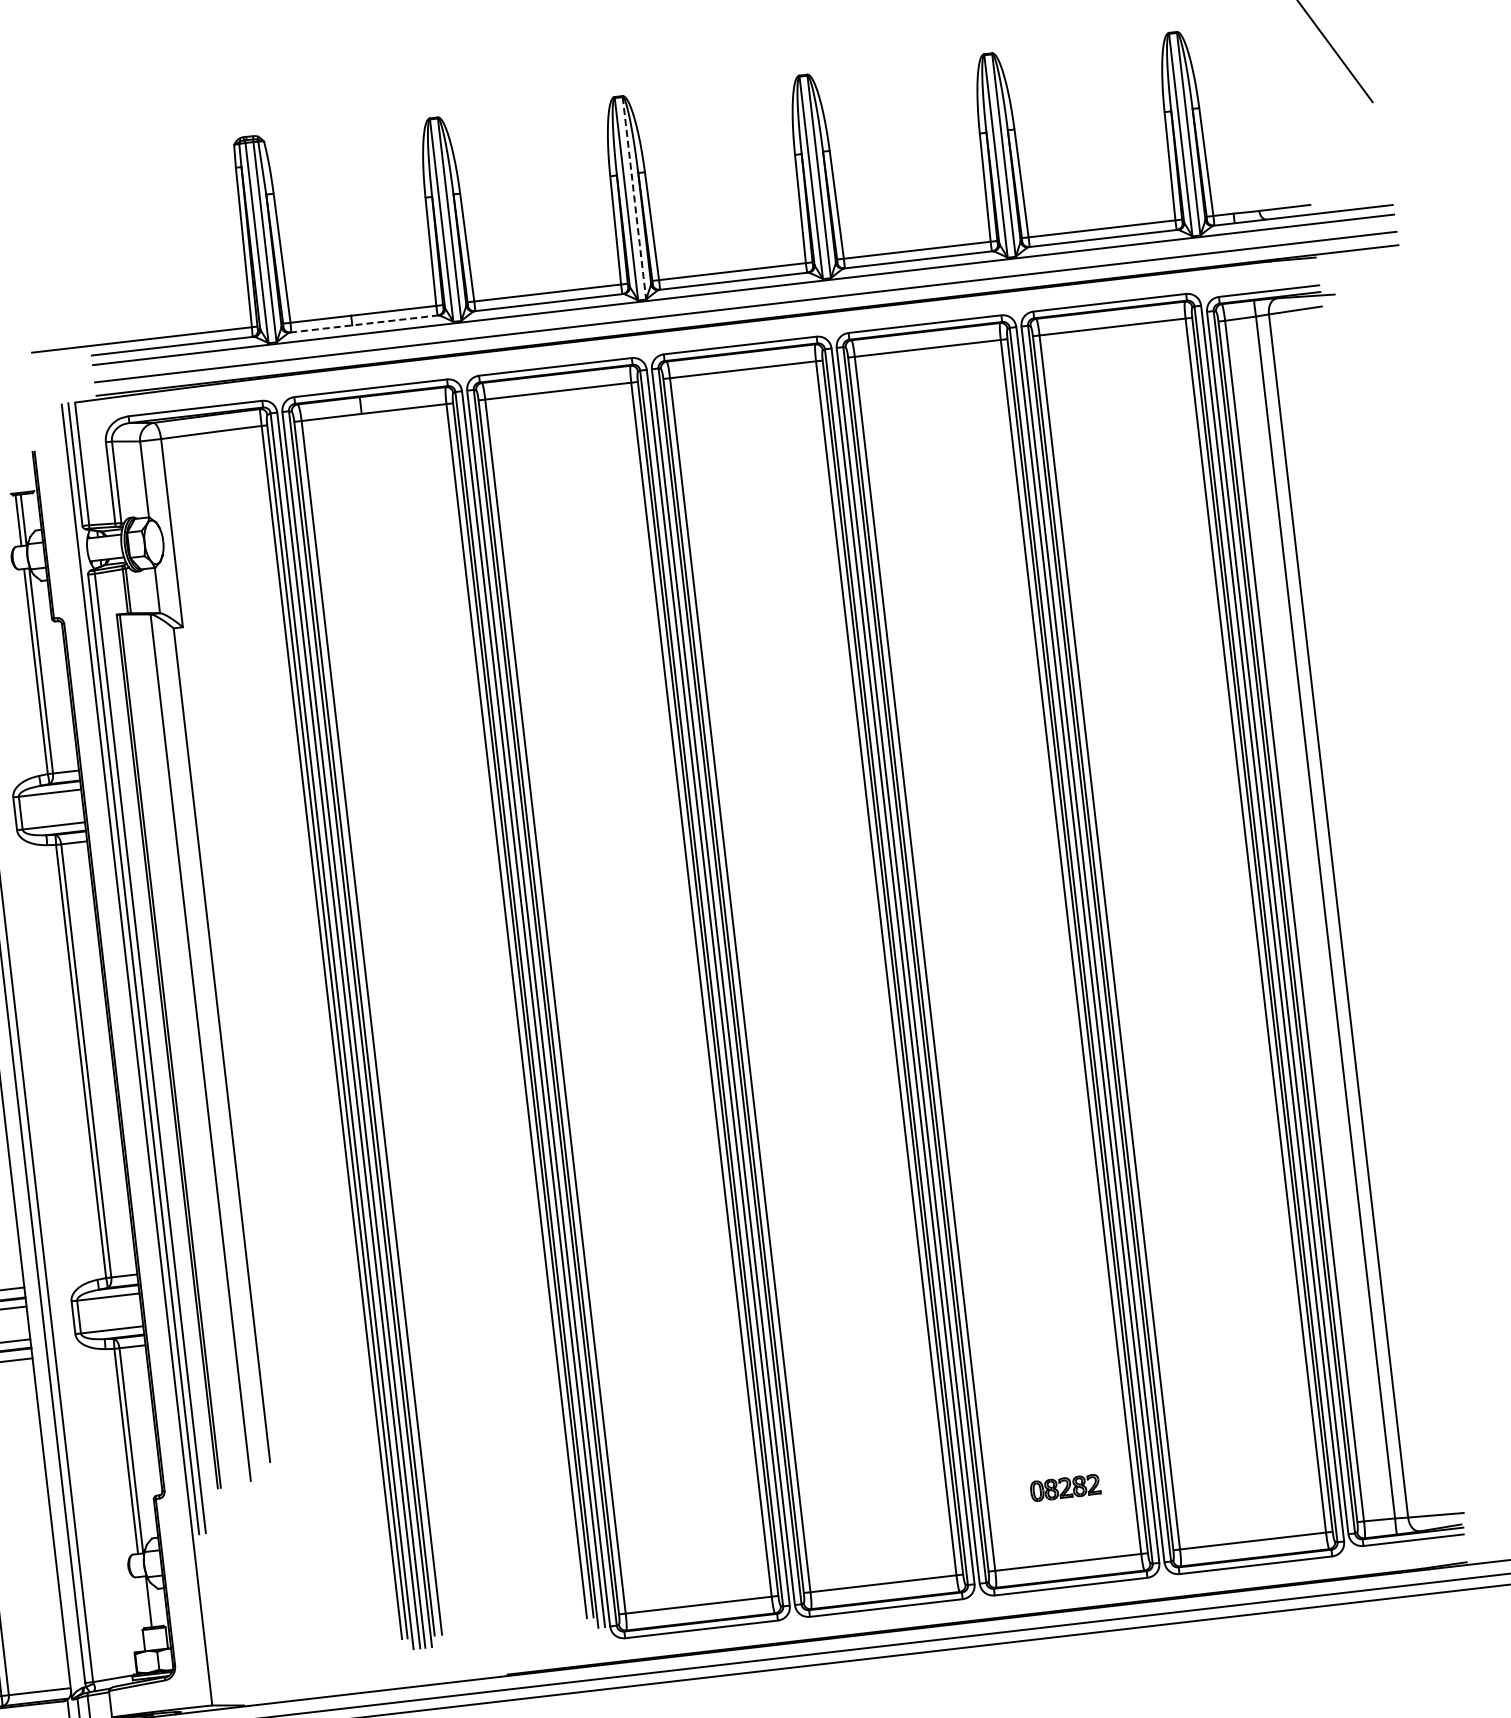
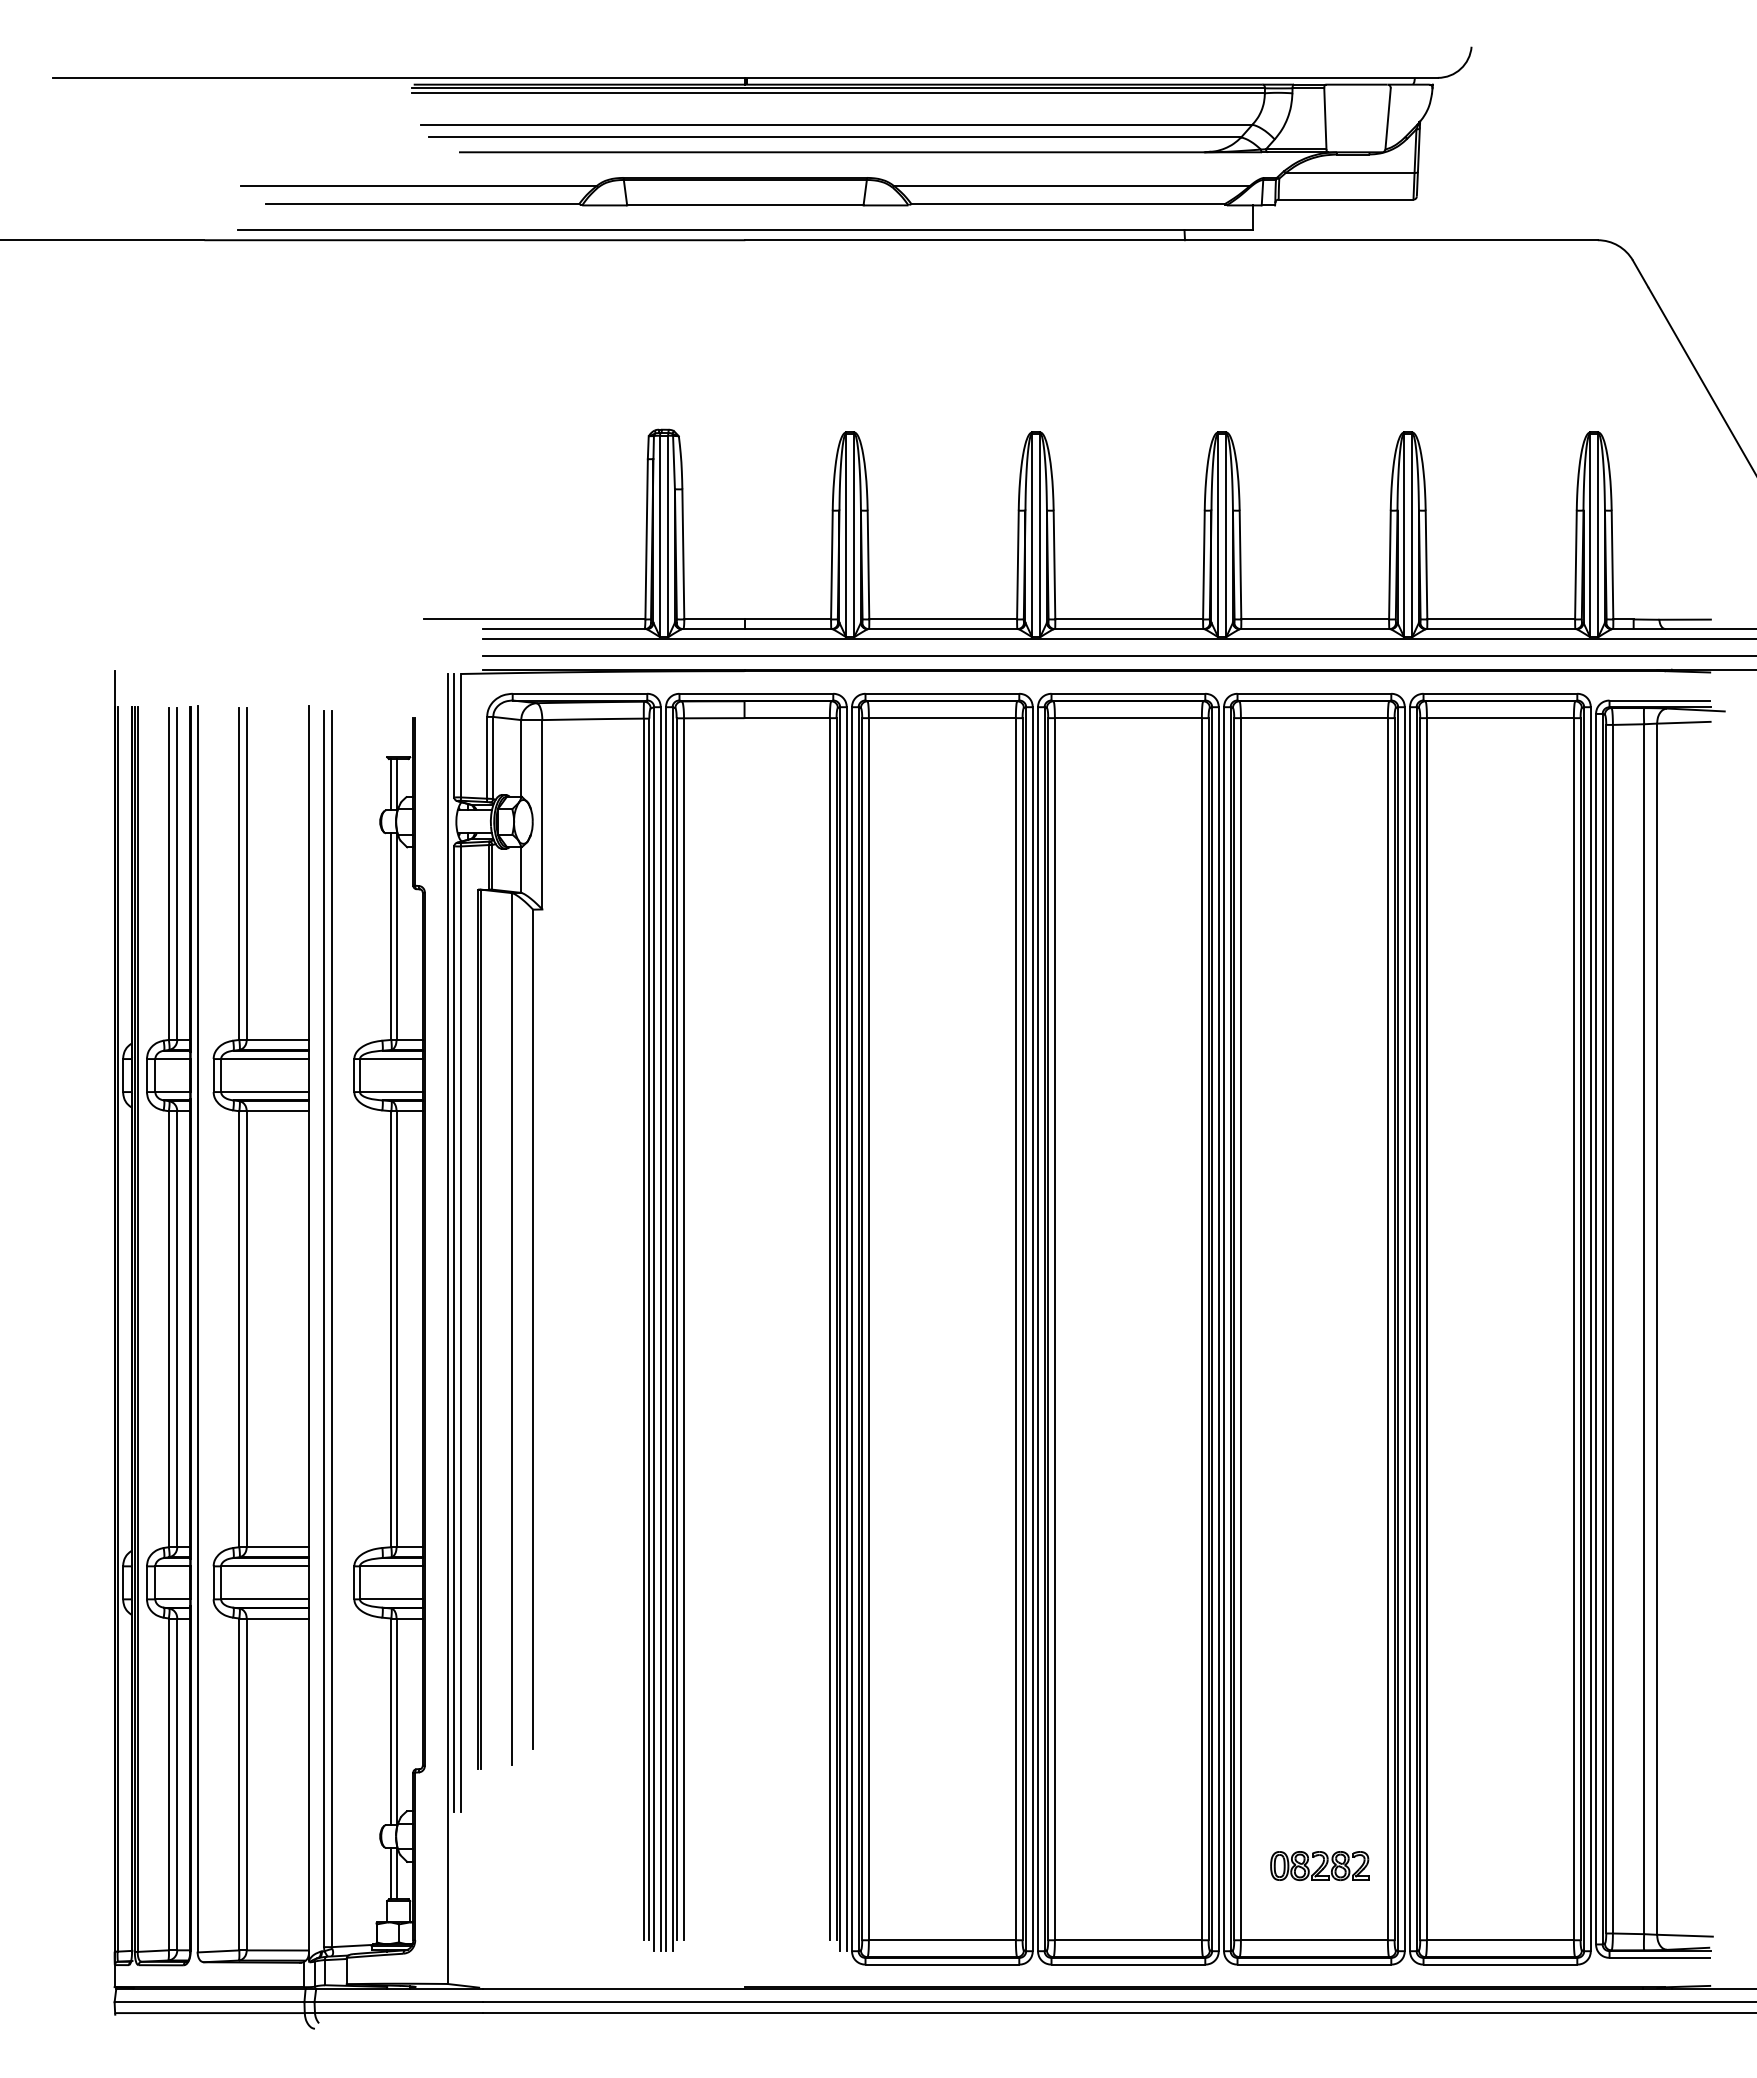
line: (634, 198) -> (1040, 535), dashed -> solid
line: (363, 324) -> (756, 629), dashed -> solid
part: (1064, 1487) -> (1319, 1865), size x1.43
line: (143, 1602) -> (391, 1873), added

